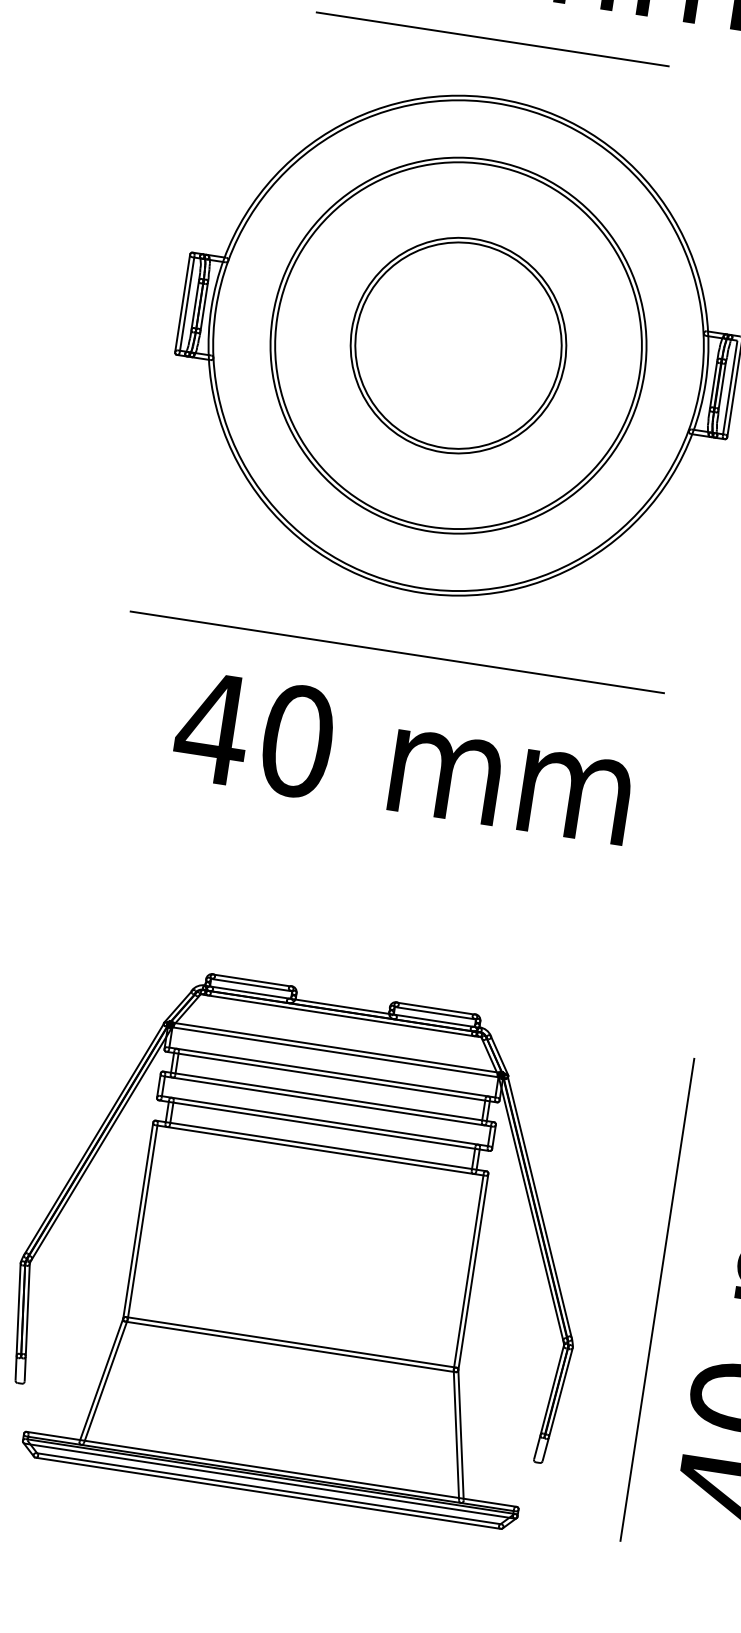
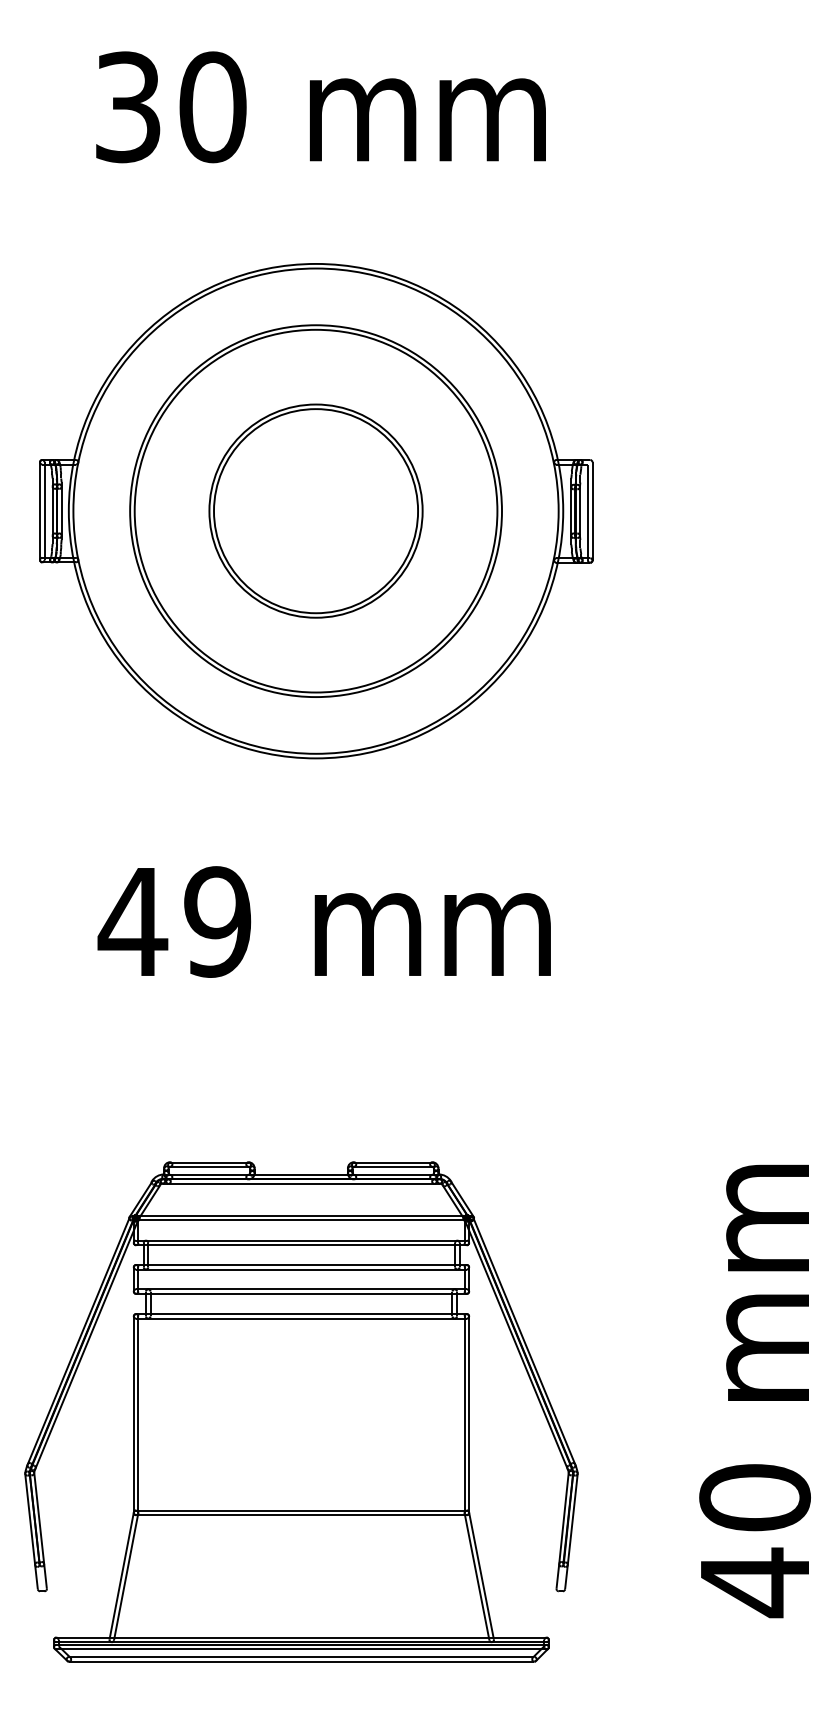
line: (492, 39) -> (303, 206), removed
line: (396, 652) -> (301, 820), removed
text: (297, 740) -> (217, 921), 40 -> 49
line: (657, 1300) -> (653, 1414), removed

